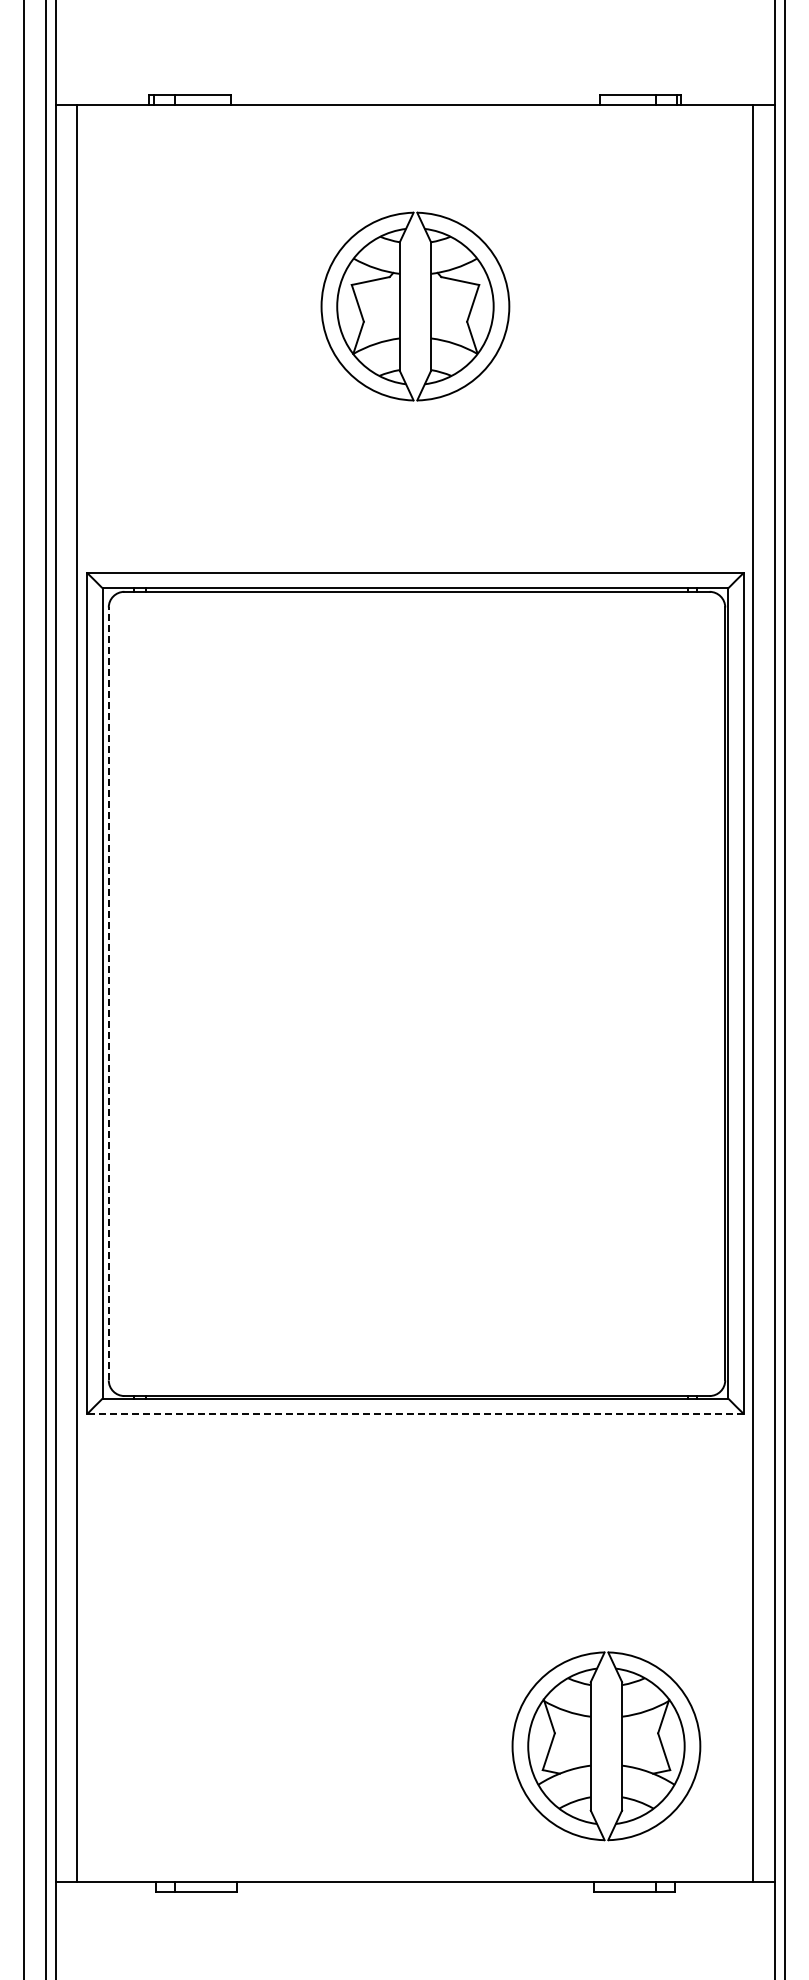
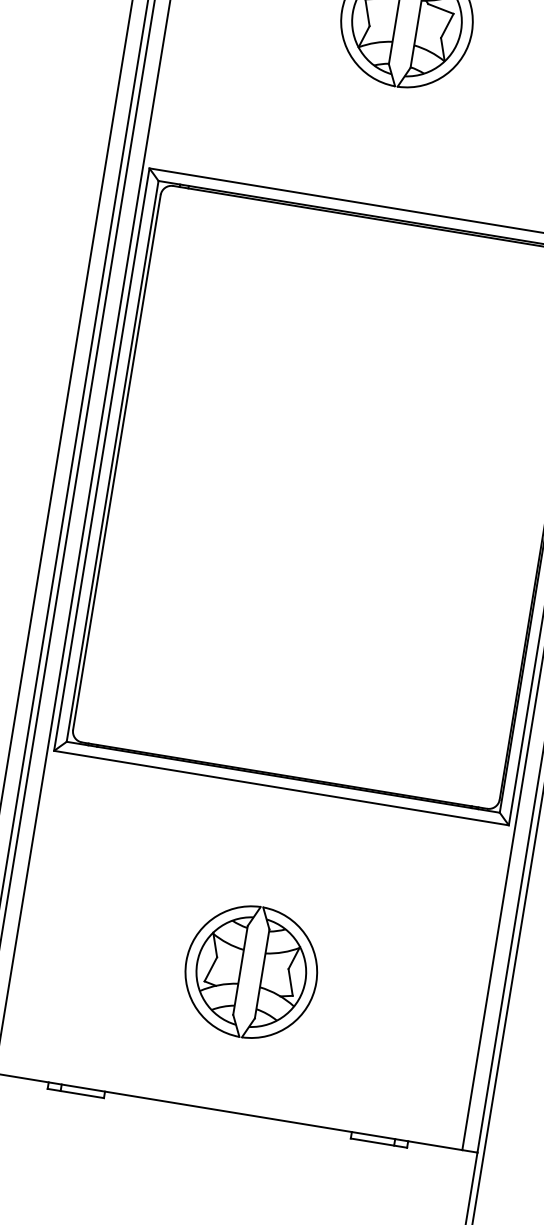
line: (108, 993) -> (116, 462), dashed -> solid
line: (415, 1414) -> (281, 788), dashed -> solid
part: (591, 1746) -> (240, 970), moved

